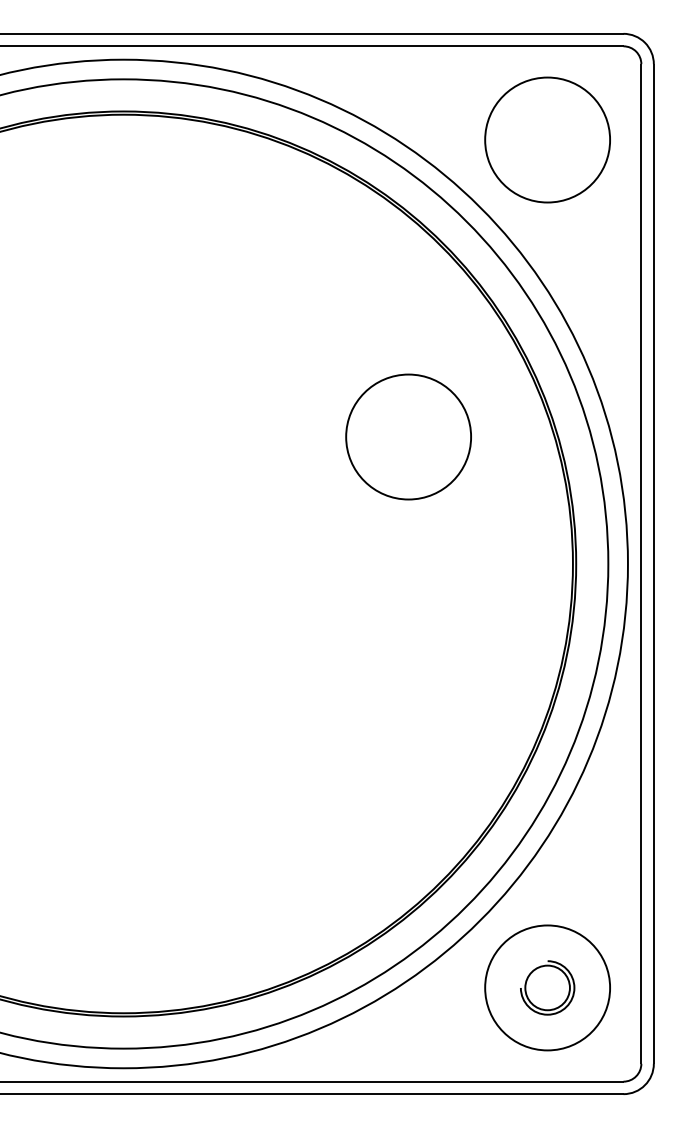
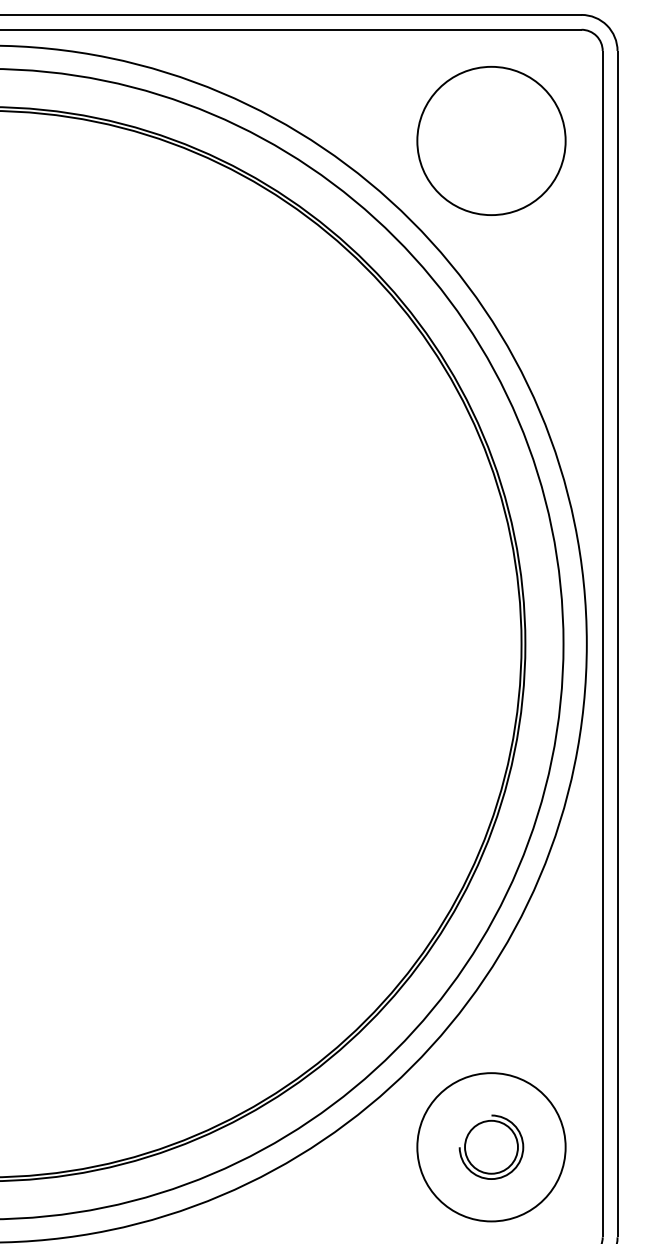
part: (408, 436) -> (326, 492), removed

